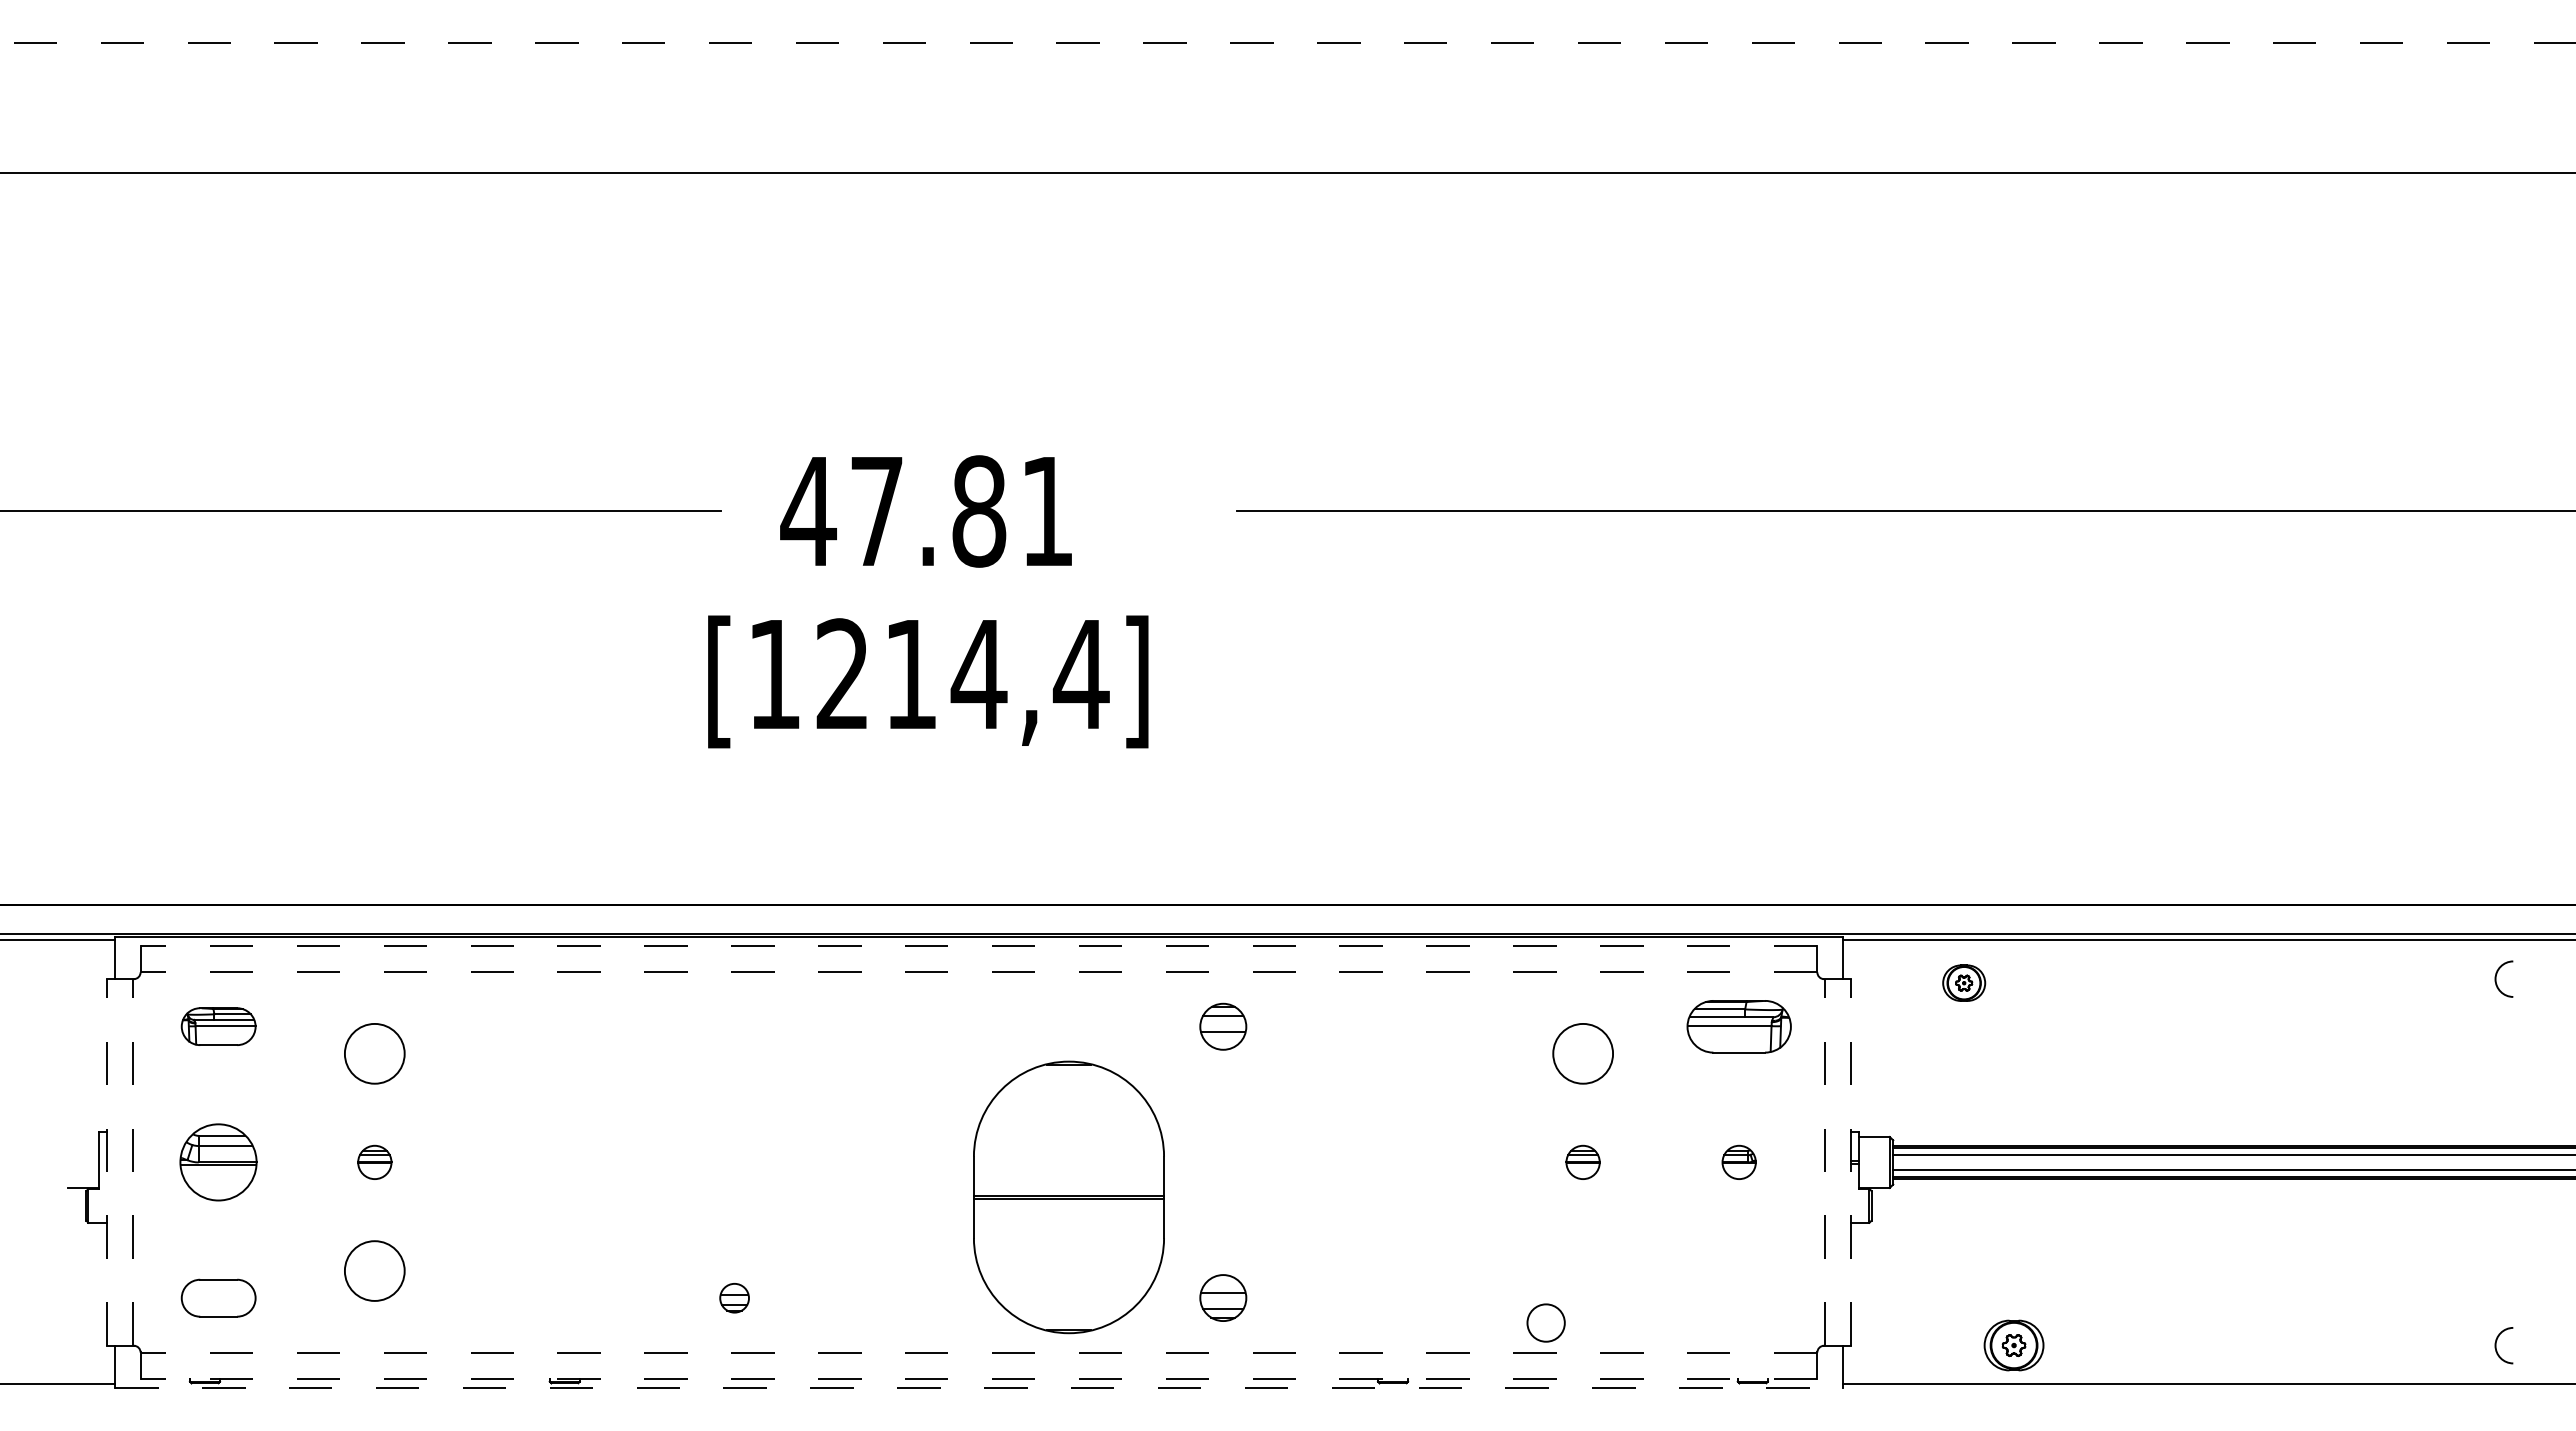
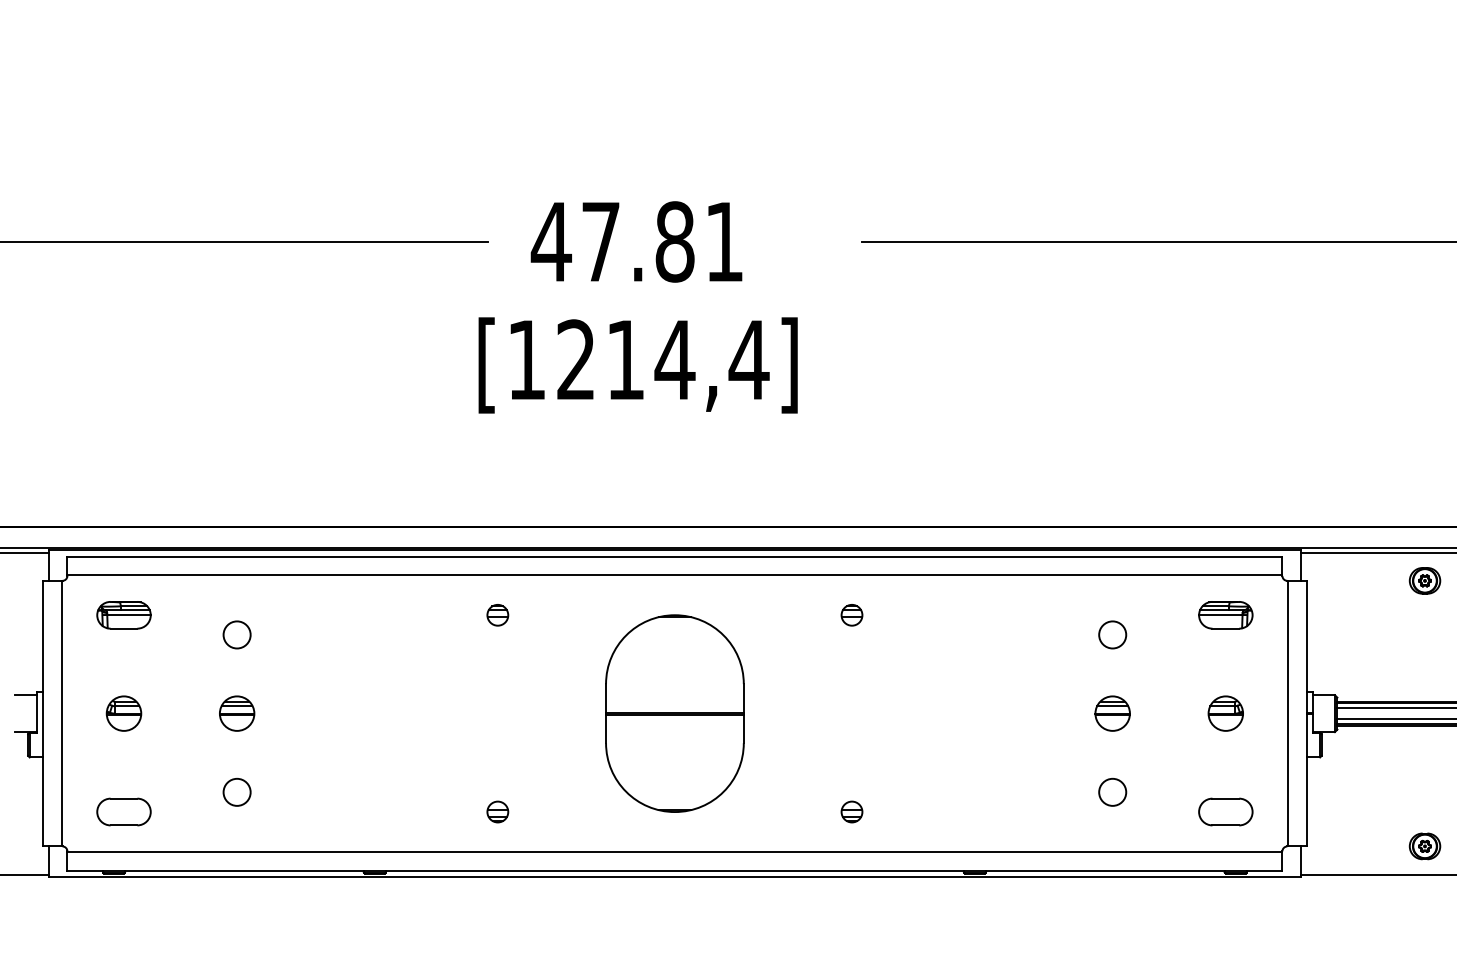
line: (978, 945) -> (674, 556), dashed -> solid
line: (978, 971) -> (674, 575), dashed -> solid
part: (1964, 982) -> (1425, 580), moved
part: (734, 1026) -> (497, 615), added
part: (1223, 1026) -> (852, 615), size x0.62
part: (1739, 1026) -> (1225, 615), size x0.71
circle: (374, 1053) -> (236, 634), size x0.62
circle: (1582, 1053) -> (1112, 634), size x0.62
line: (83, 1137) -> (26, 695), added
line: (107, 1161) -> (43, 712), dashed -> solid
line: (133, 1161) -> (62, 712), dashed -> solid
line: (1824, 1161) -> (1287, 712), dashed -> solid
line: (1850, 1161) -> (1306, 712), dashed -> solid
part: (218, 1162) -> (123, 713), size x0.62
part: (374, 1162) -> (236, 713), size x1.43
part: (1582, 1162) -> (1112, 713), size x1.43
part: (1738, 1162) -> (1225, 713), size x1.43
part: (1068, 1197) -> (674, 713), moved
circle: (374, 1270) -> (236, 791), size x0.62
part: (1739, 1297) -> (1225, 811), added
part: (1223, 1298) -> (852, 812), size x0.62
circle: (1545, 1322) -> (1112, 791), moved
part: (2014, 1345) -> (1425, 846), size x0.71
line: (978, 1353) -> (674, 852), dashed -> solid
line: (978, 1379) -> (674, 870), dashed -> solid
line: (978, 1388) -> (674, 877), dashed -> solid

